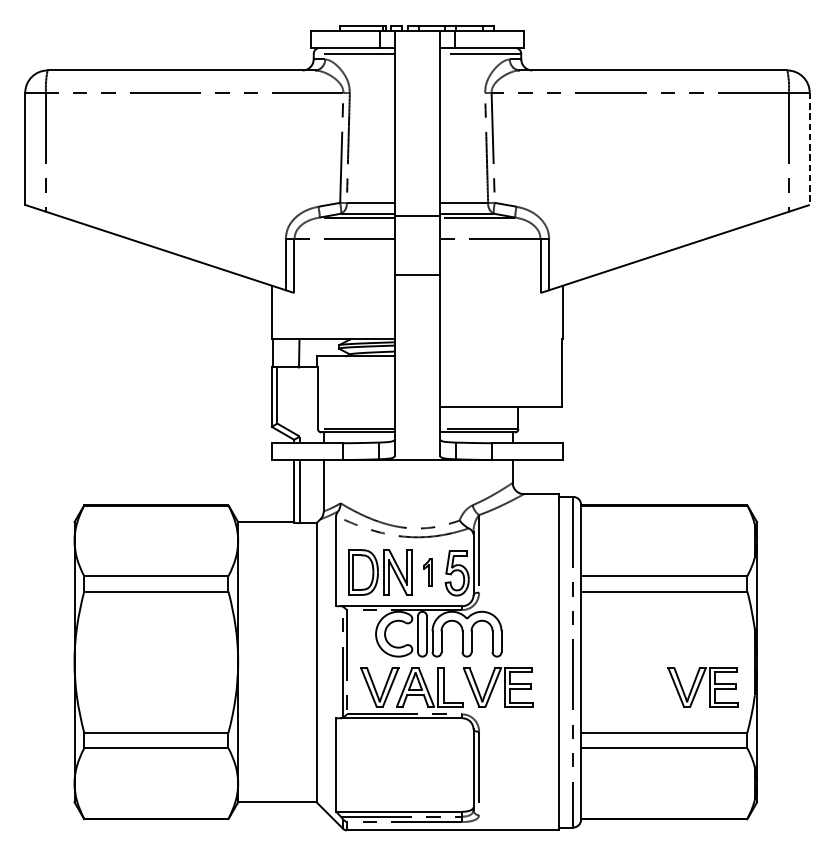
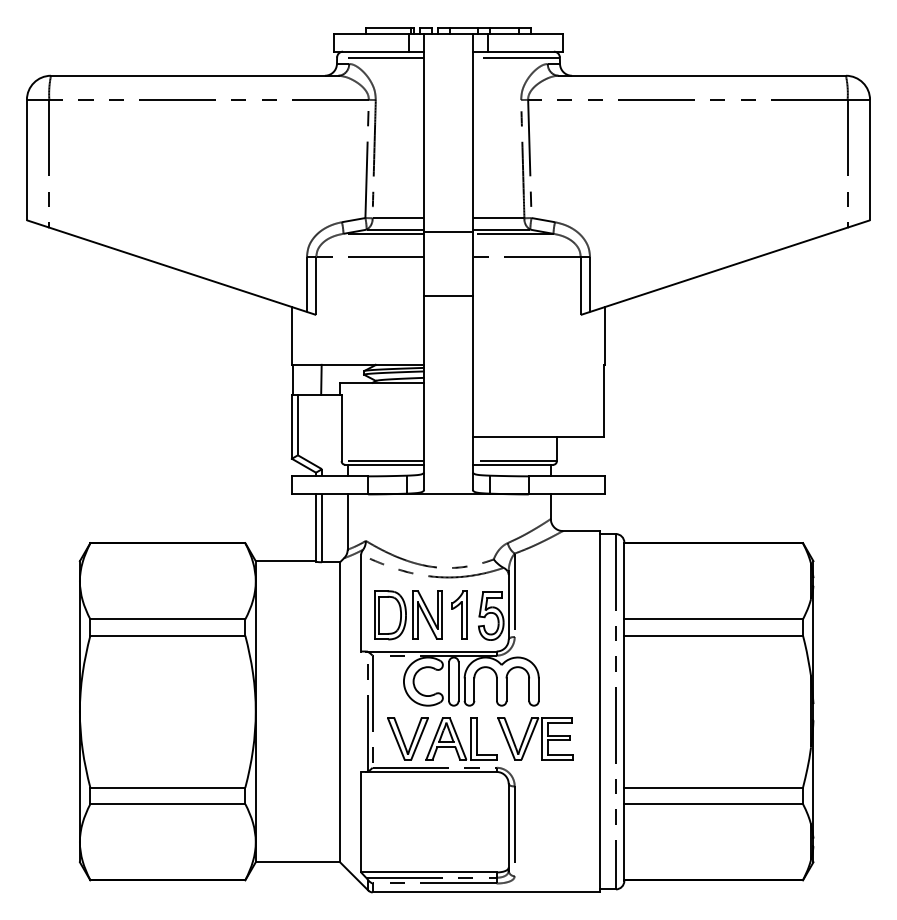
line: (810, 149) -> (870, 160), dashed -> solid
part: (427, 571) -> (459, 614), size x1.67
part: (703, 687) -> (755, 738), removed

